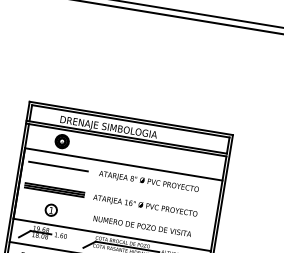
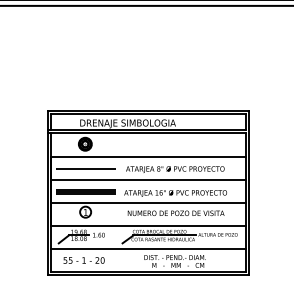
line: (119, 188) -> (147, 180), added
line: (115, 211) -> (147, 203), added

